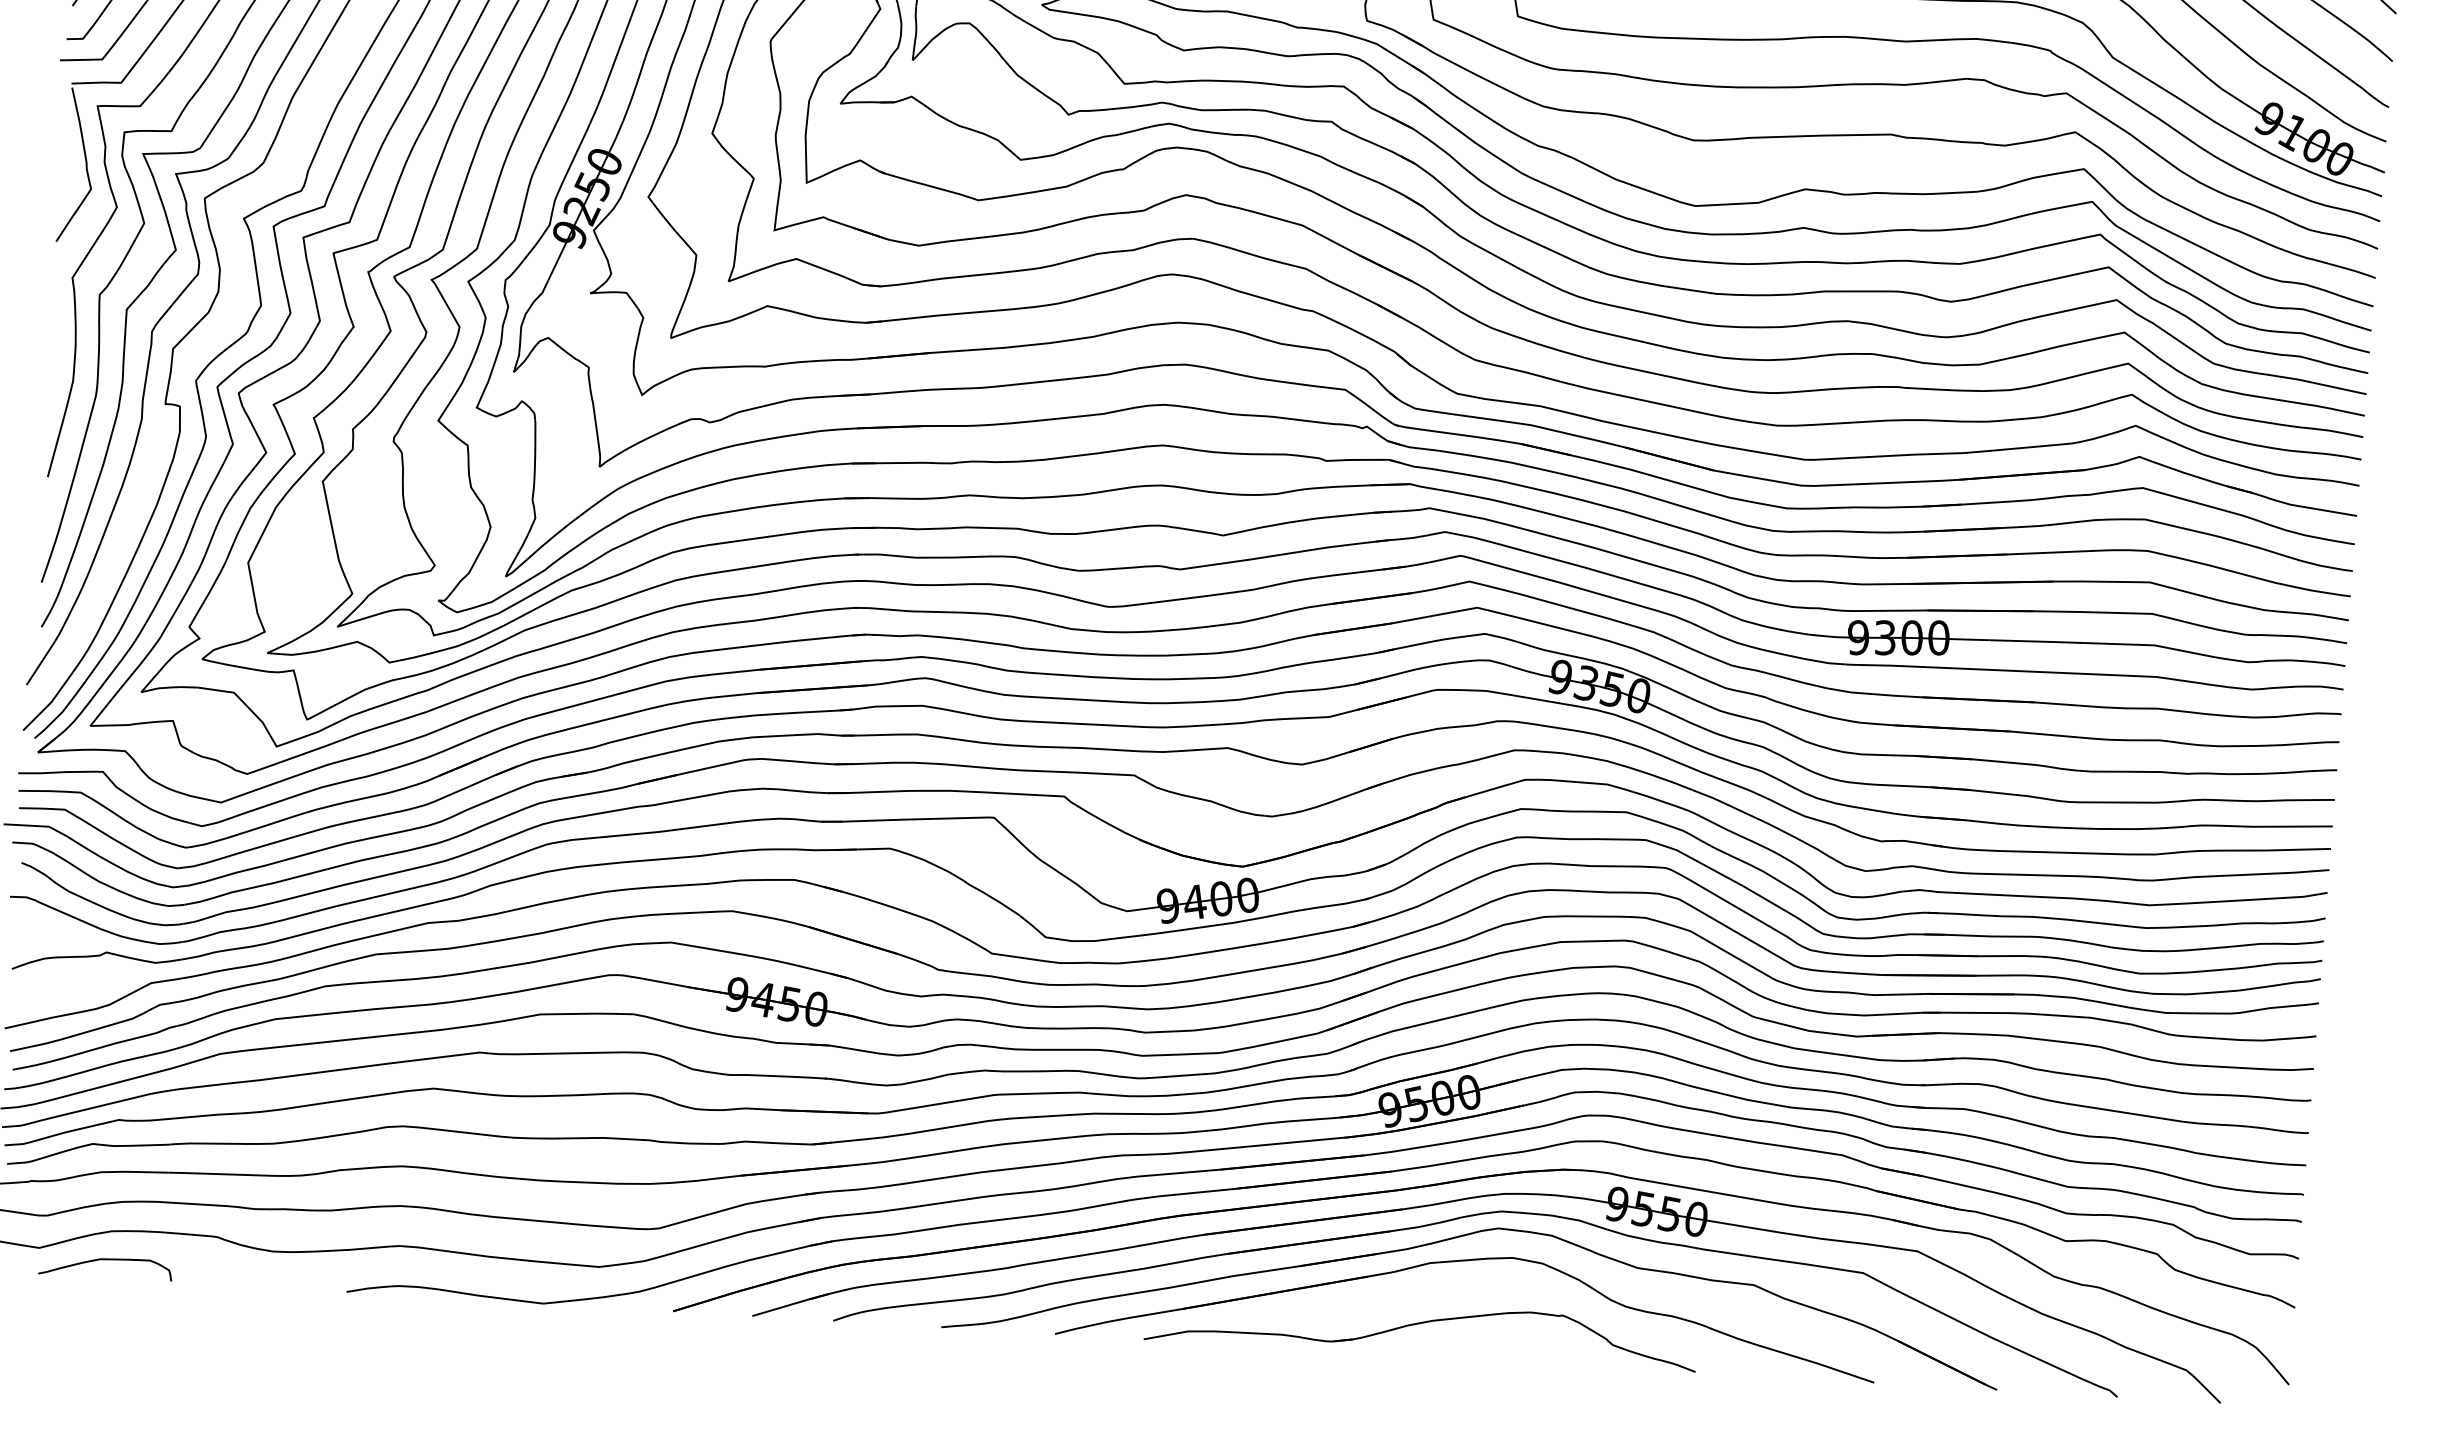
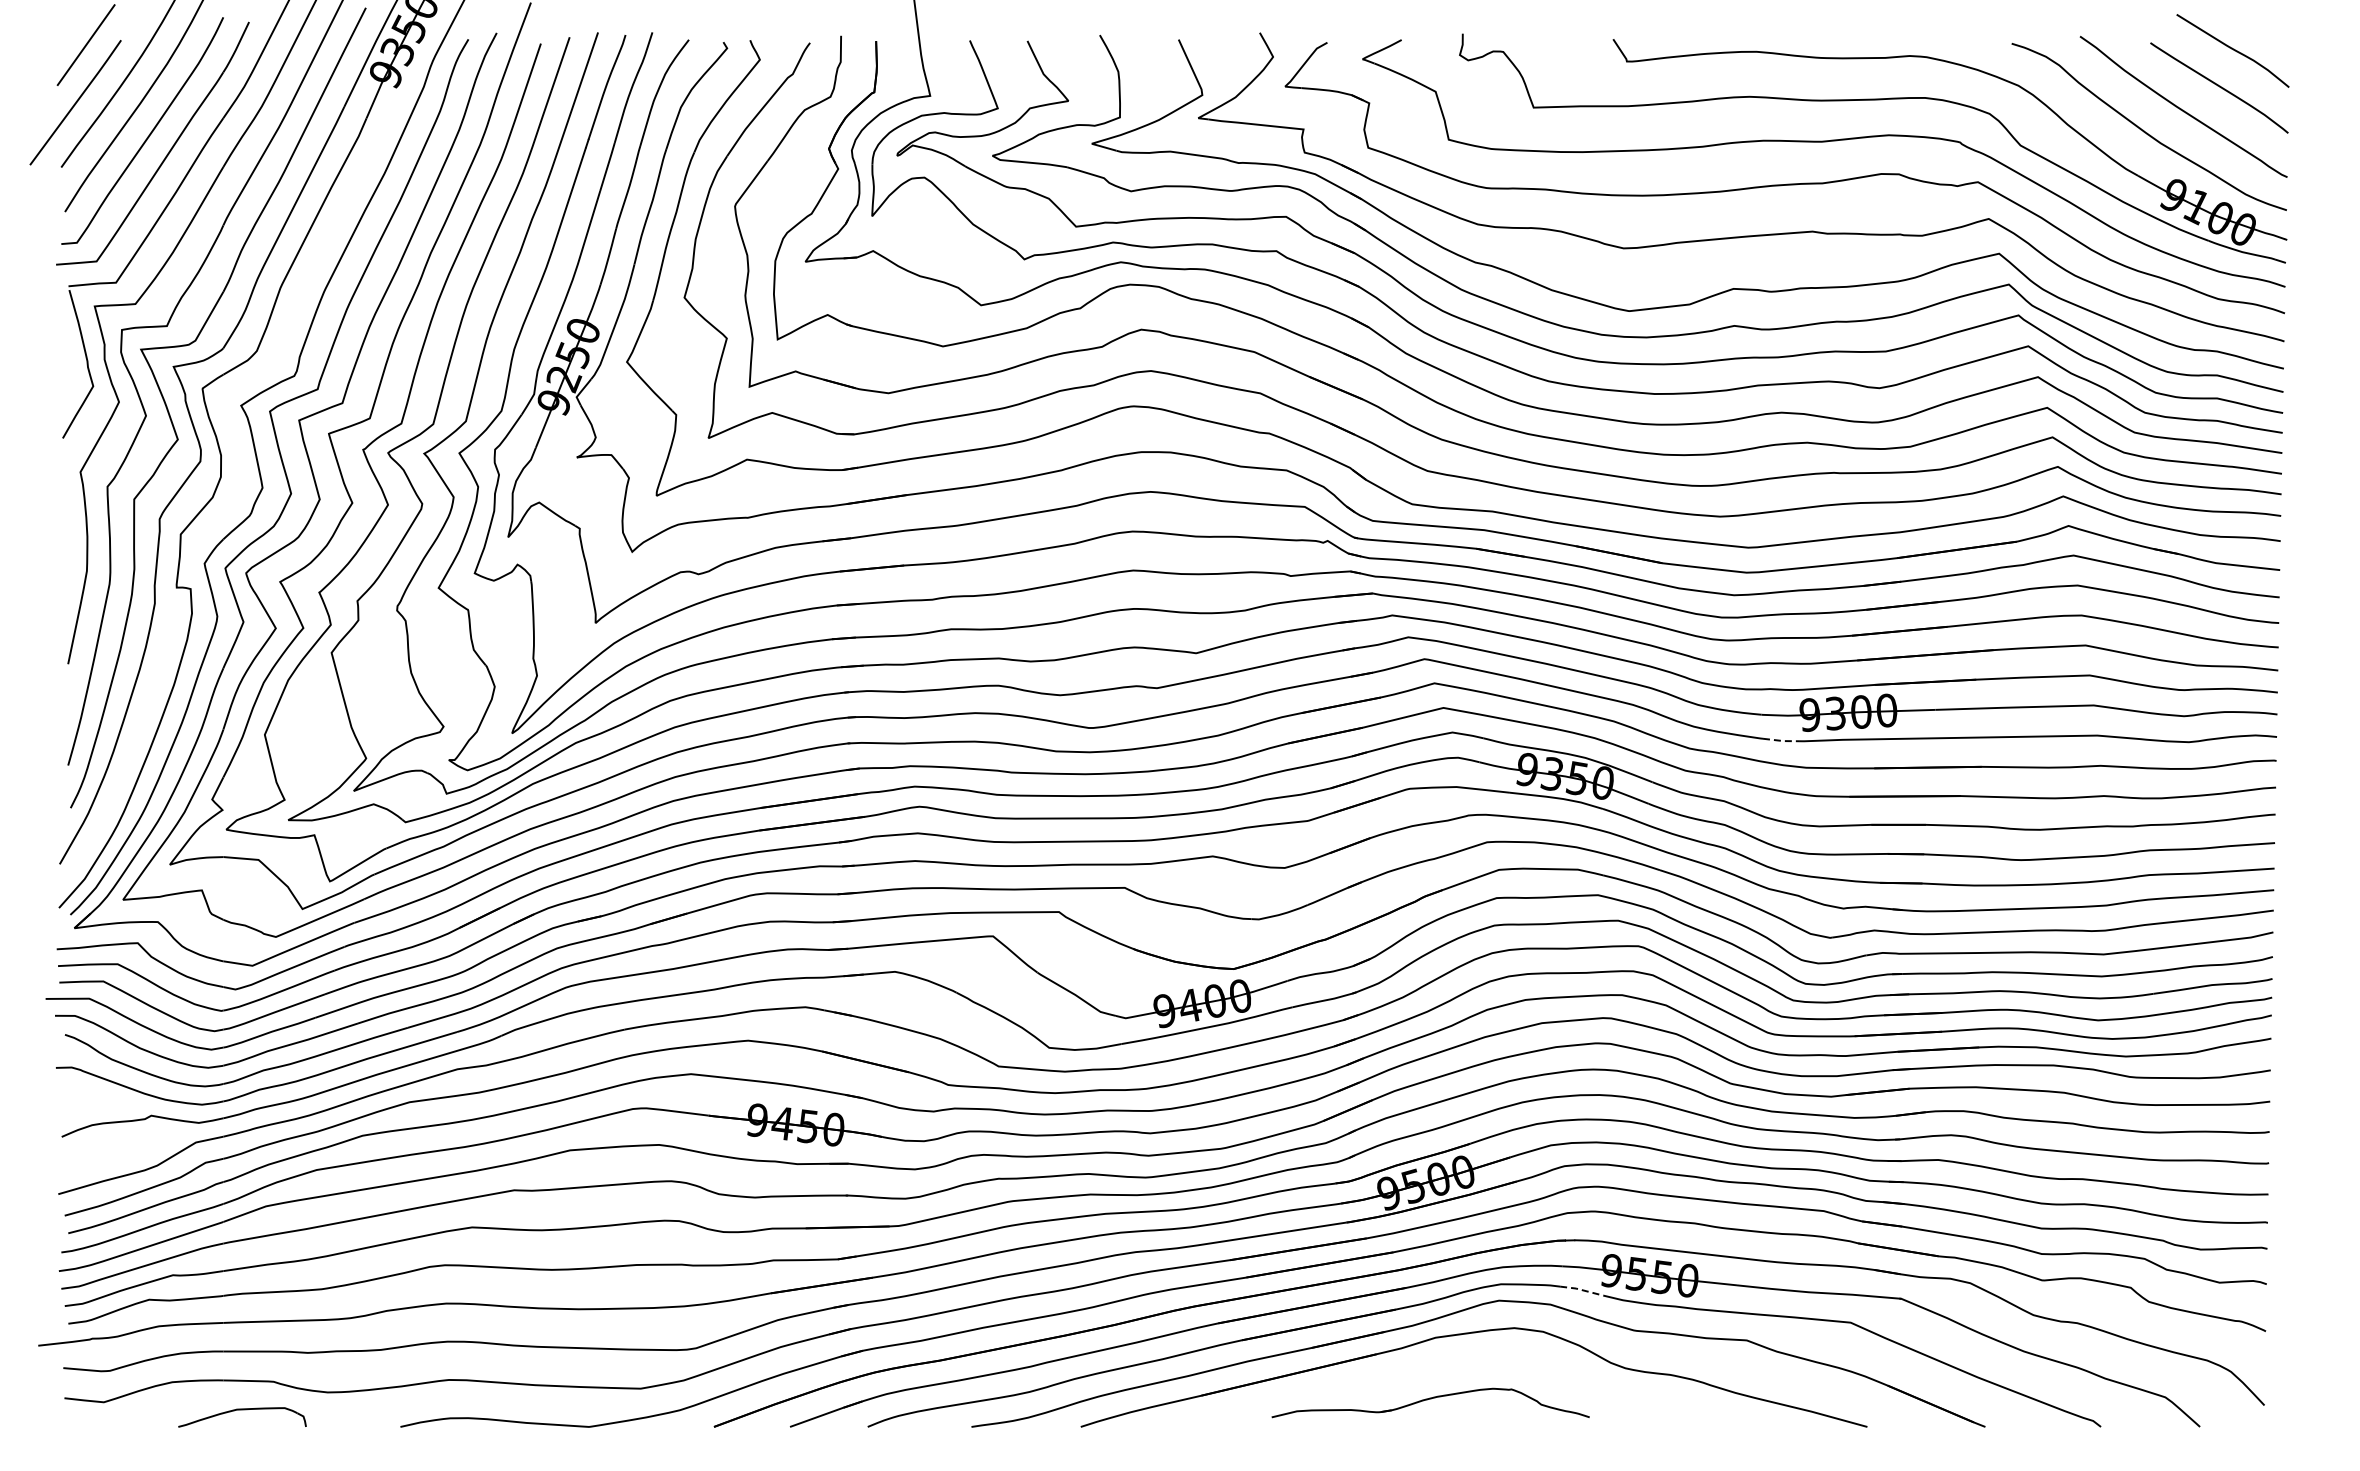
line: (1827, 662) -> (1781, 740), solid -> dashed
line: (1584, 1222) -> (1581, 1290), solid -> dashed
part: (106, 1260) -> (242, 1410), moved
part: (1420, 1330) -> (1430, 1402), size x0.6

